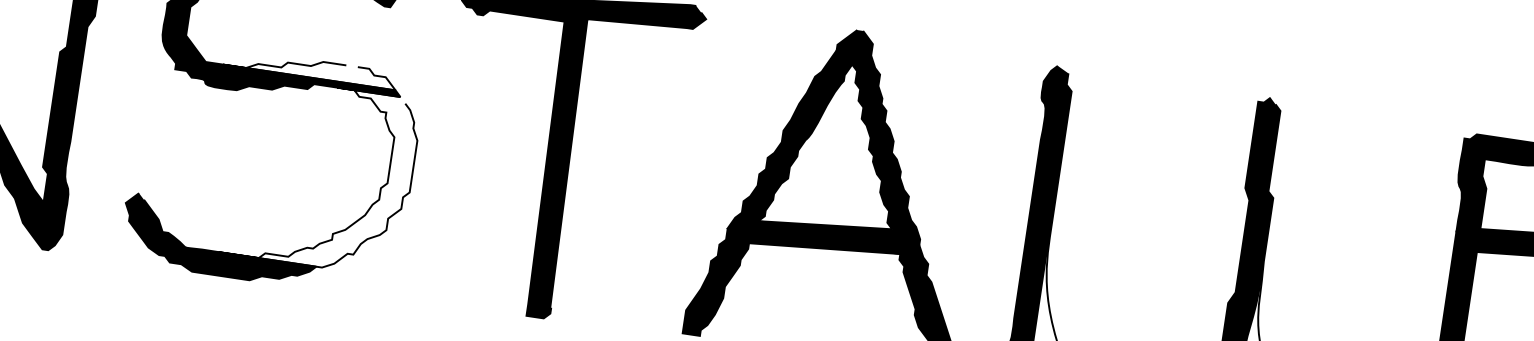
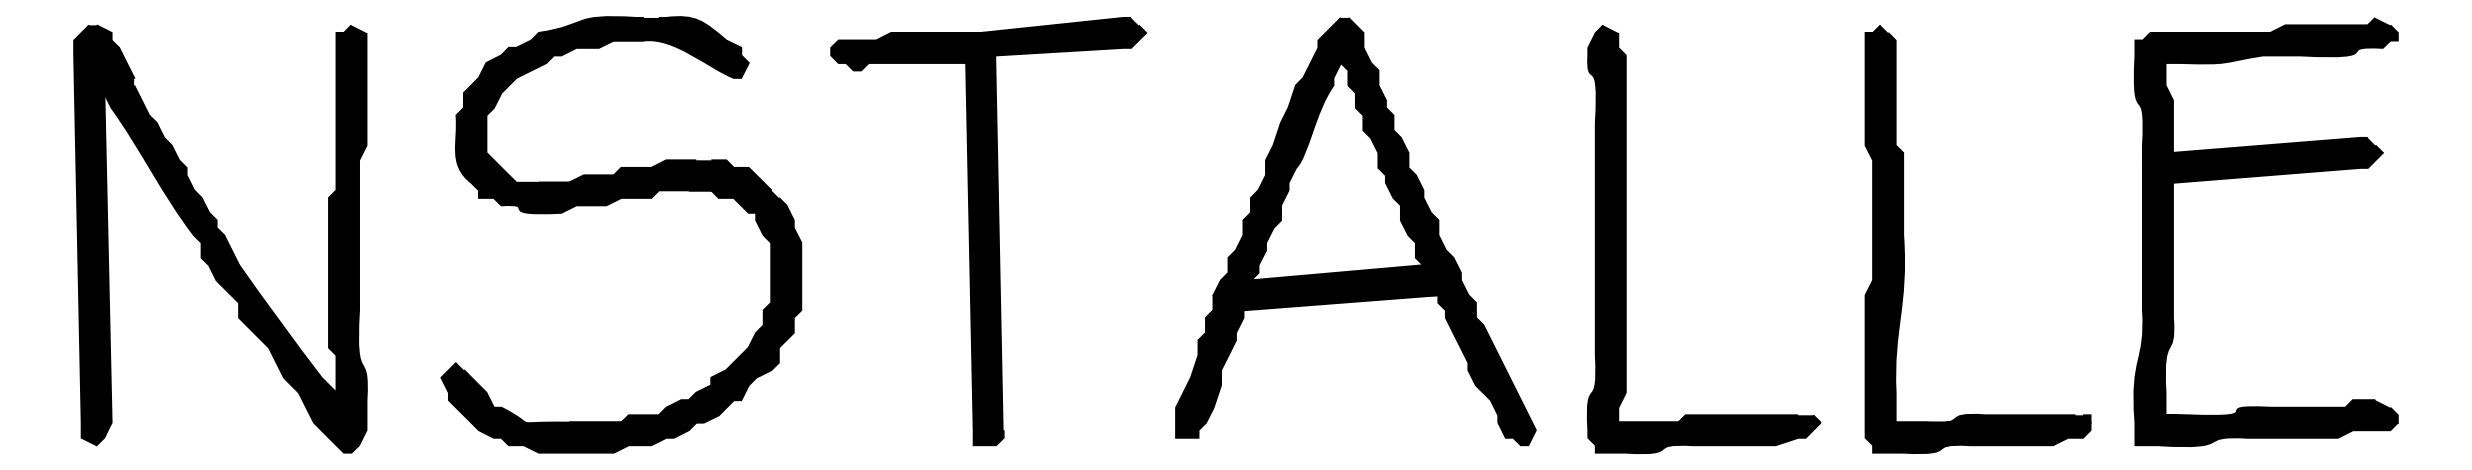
fill: (309, 68) -> (650, 171), added
fill: (320, 176) -> (684, 306), added

